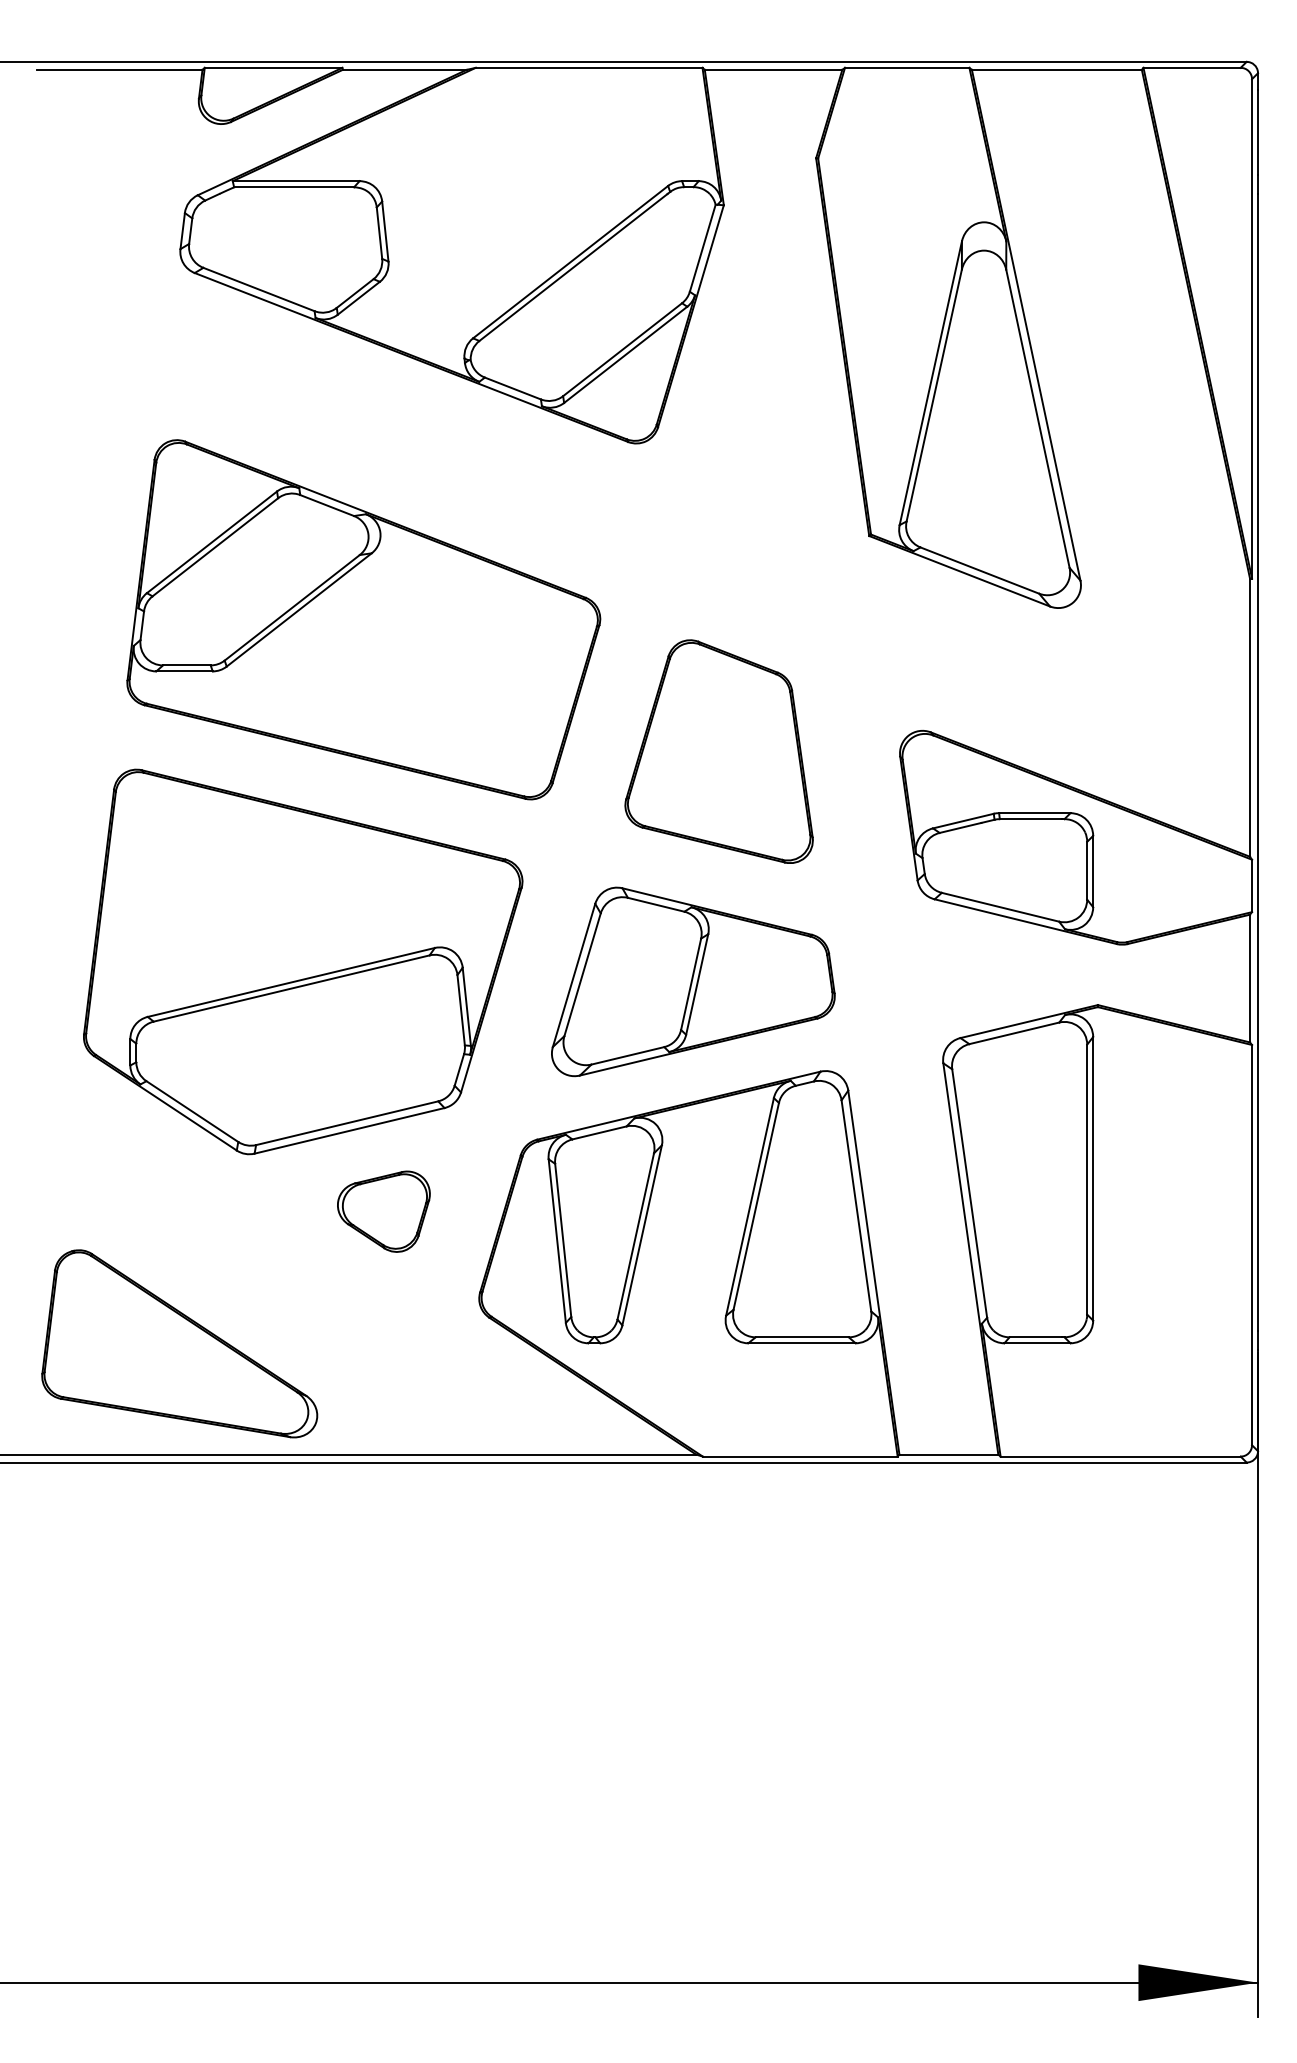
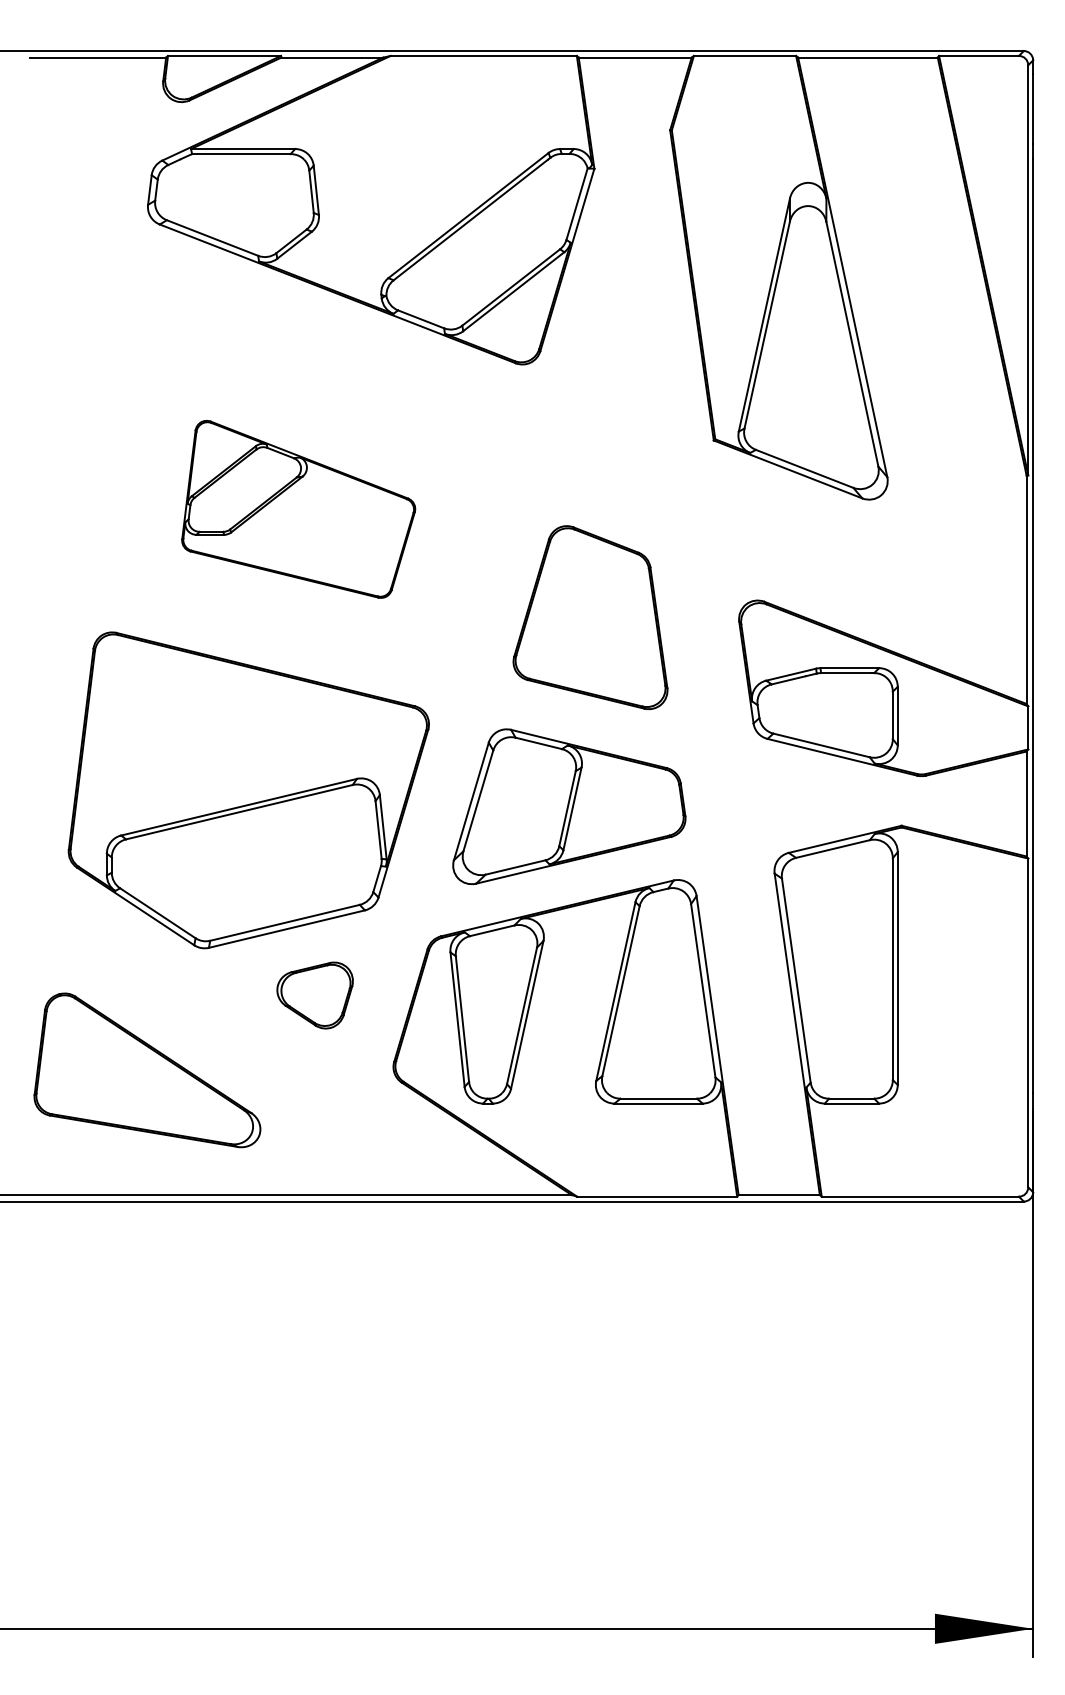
part: (363, 619) -> (298, 509), size x0.6
part: (179, 1343) -> (147, 1070), moved

